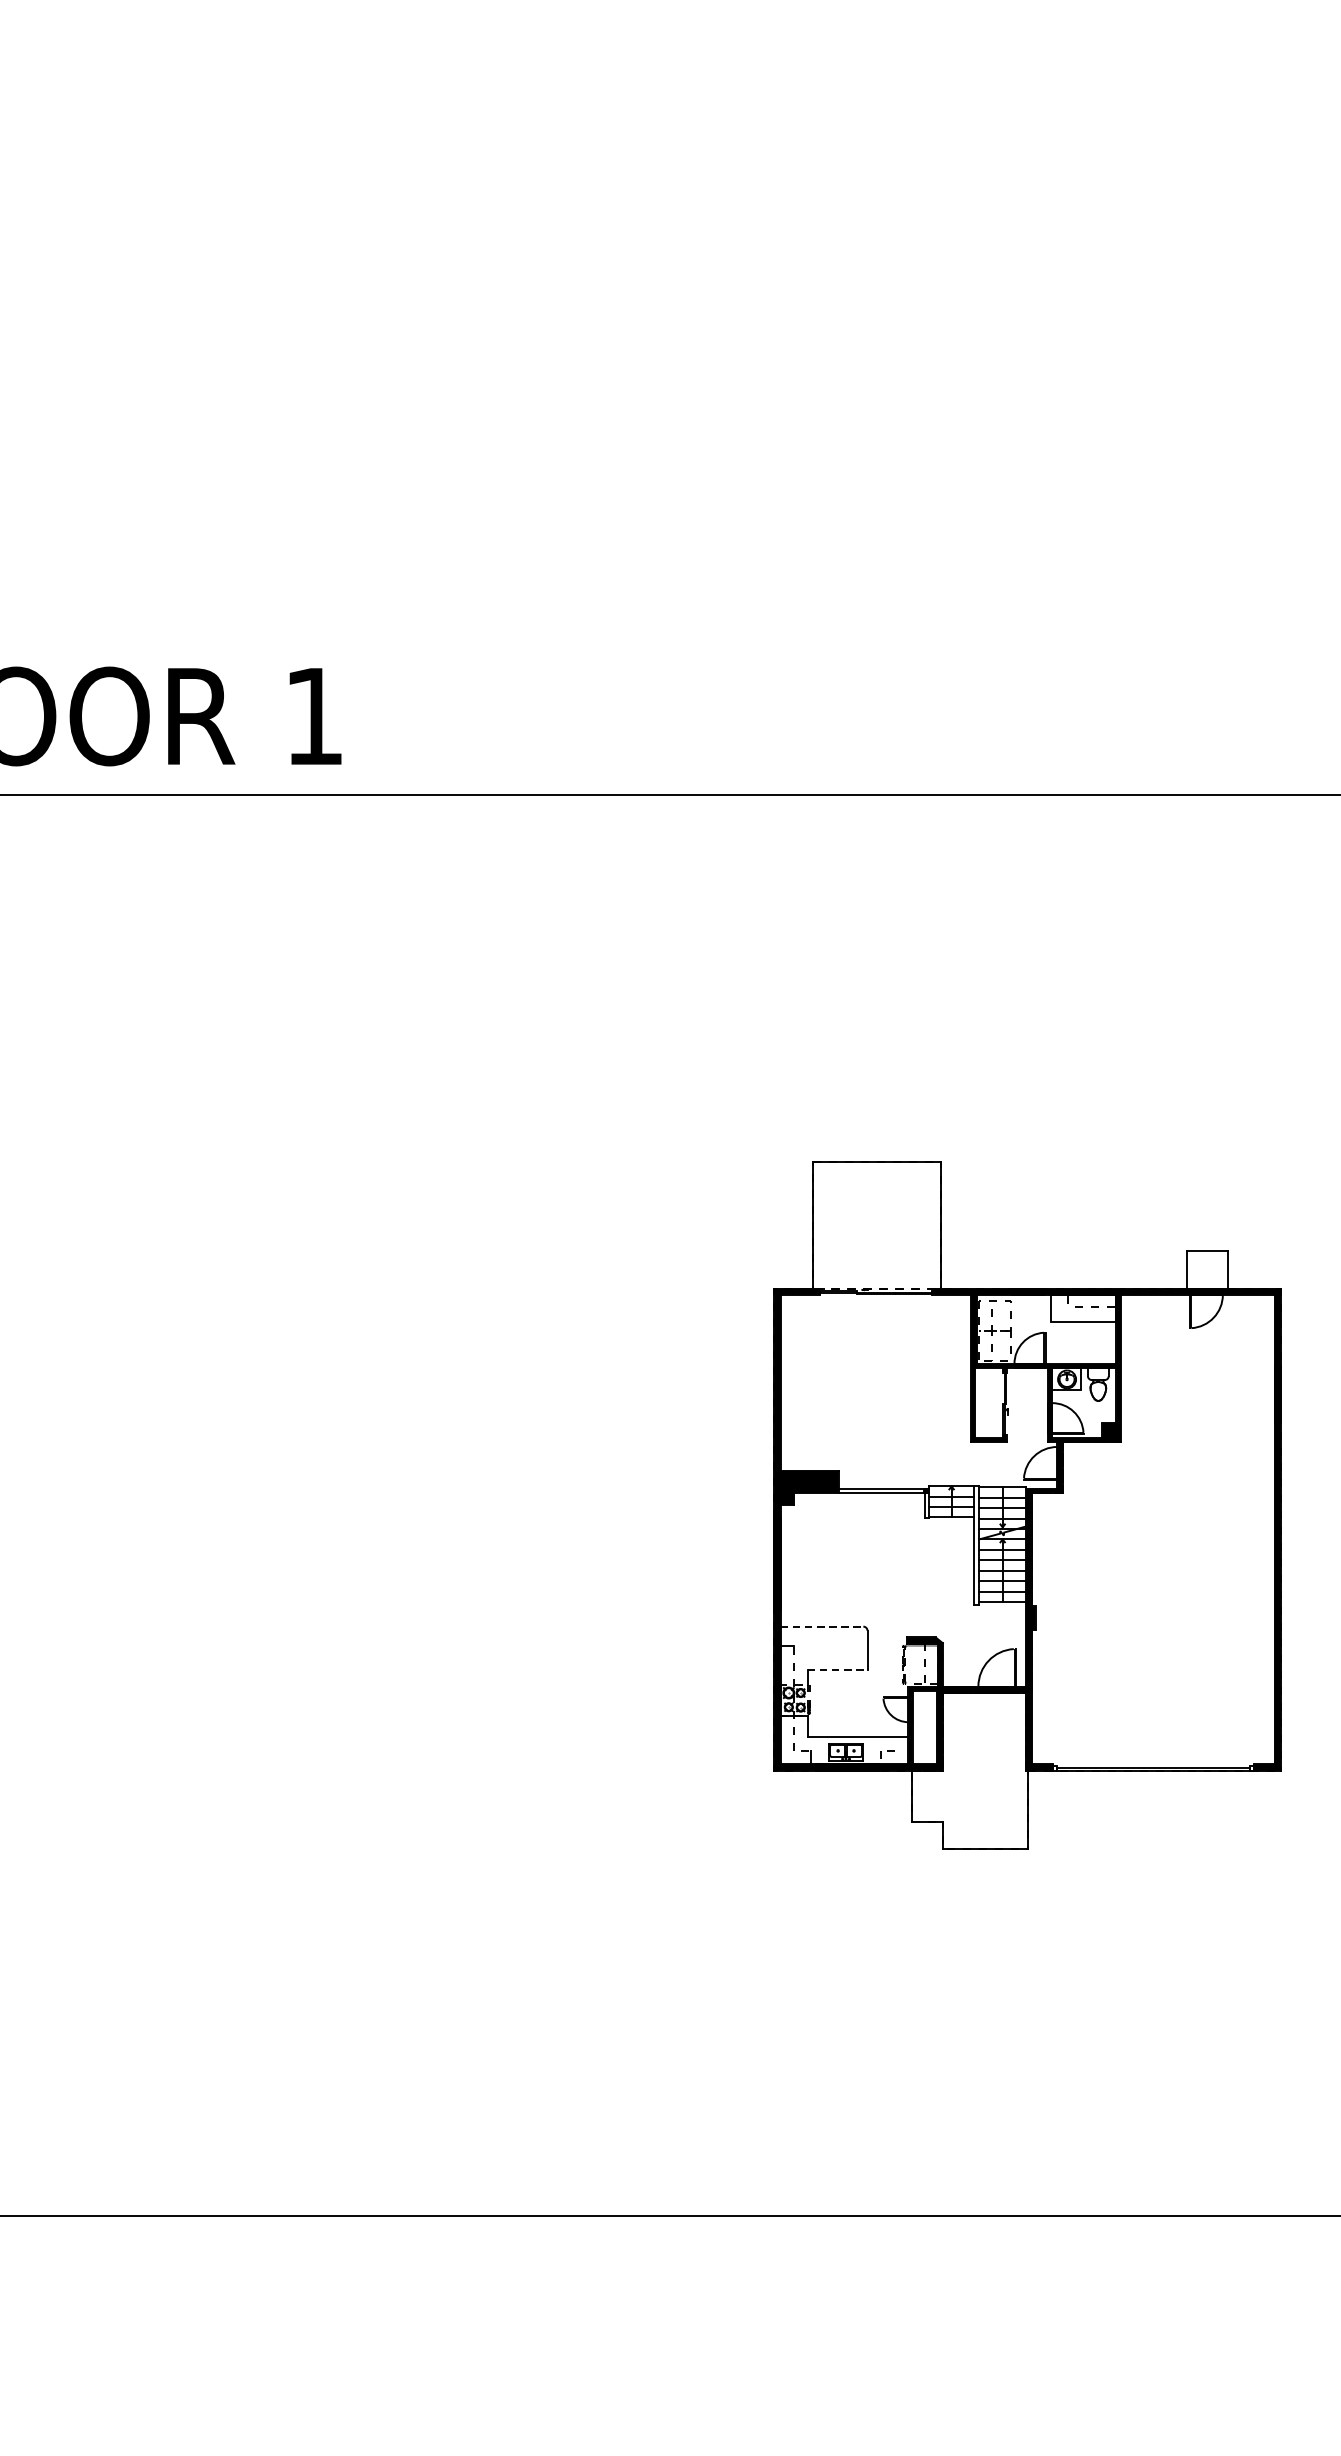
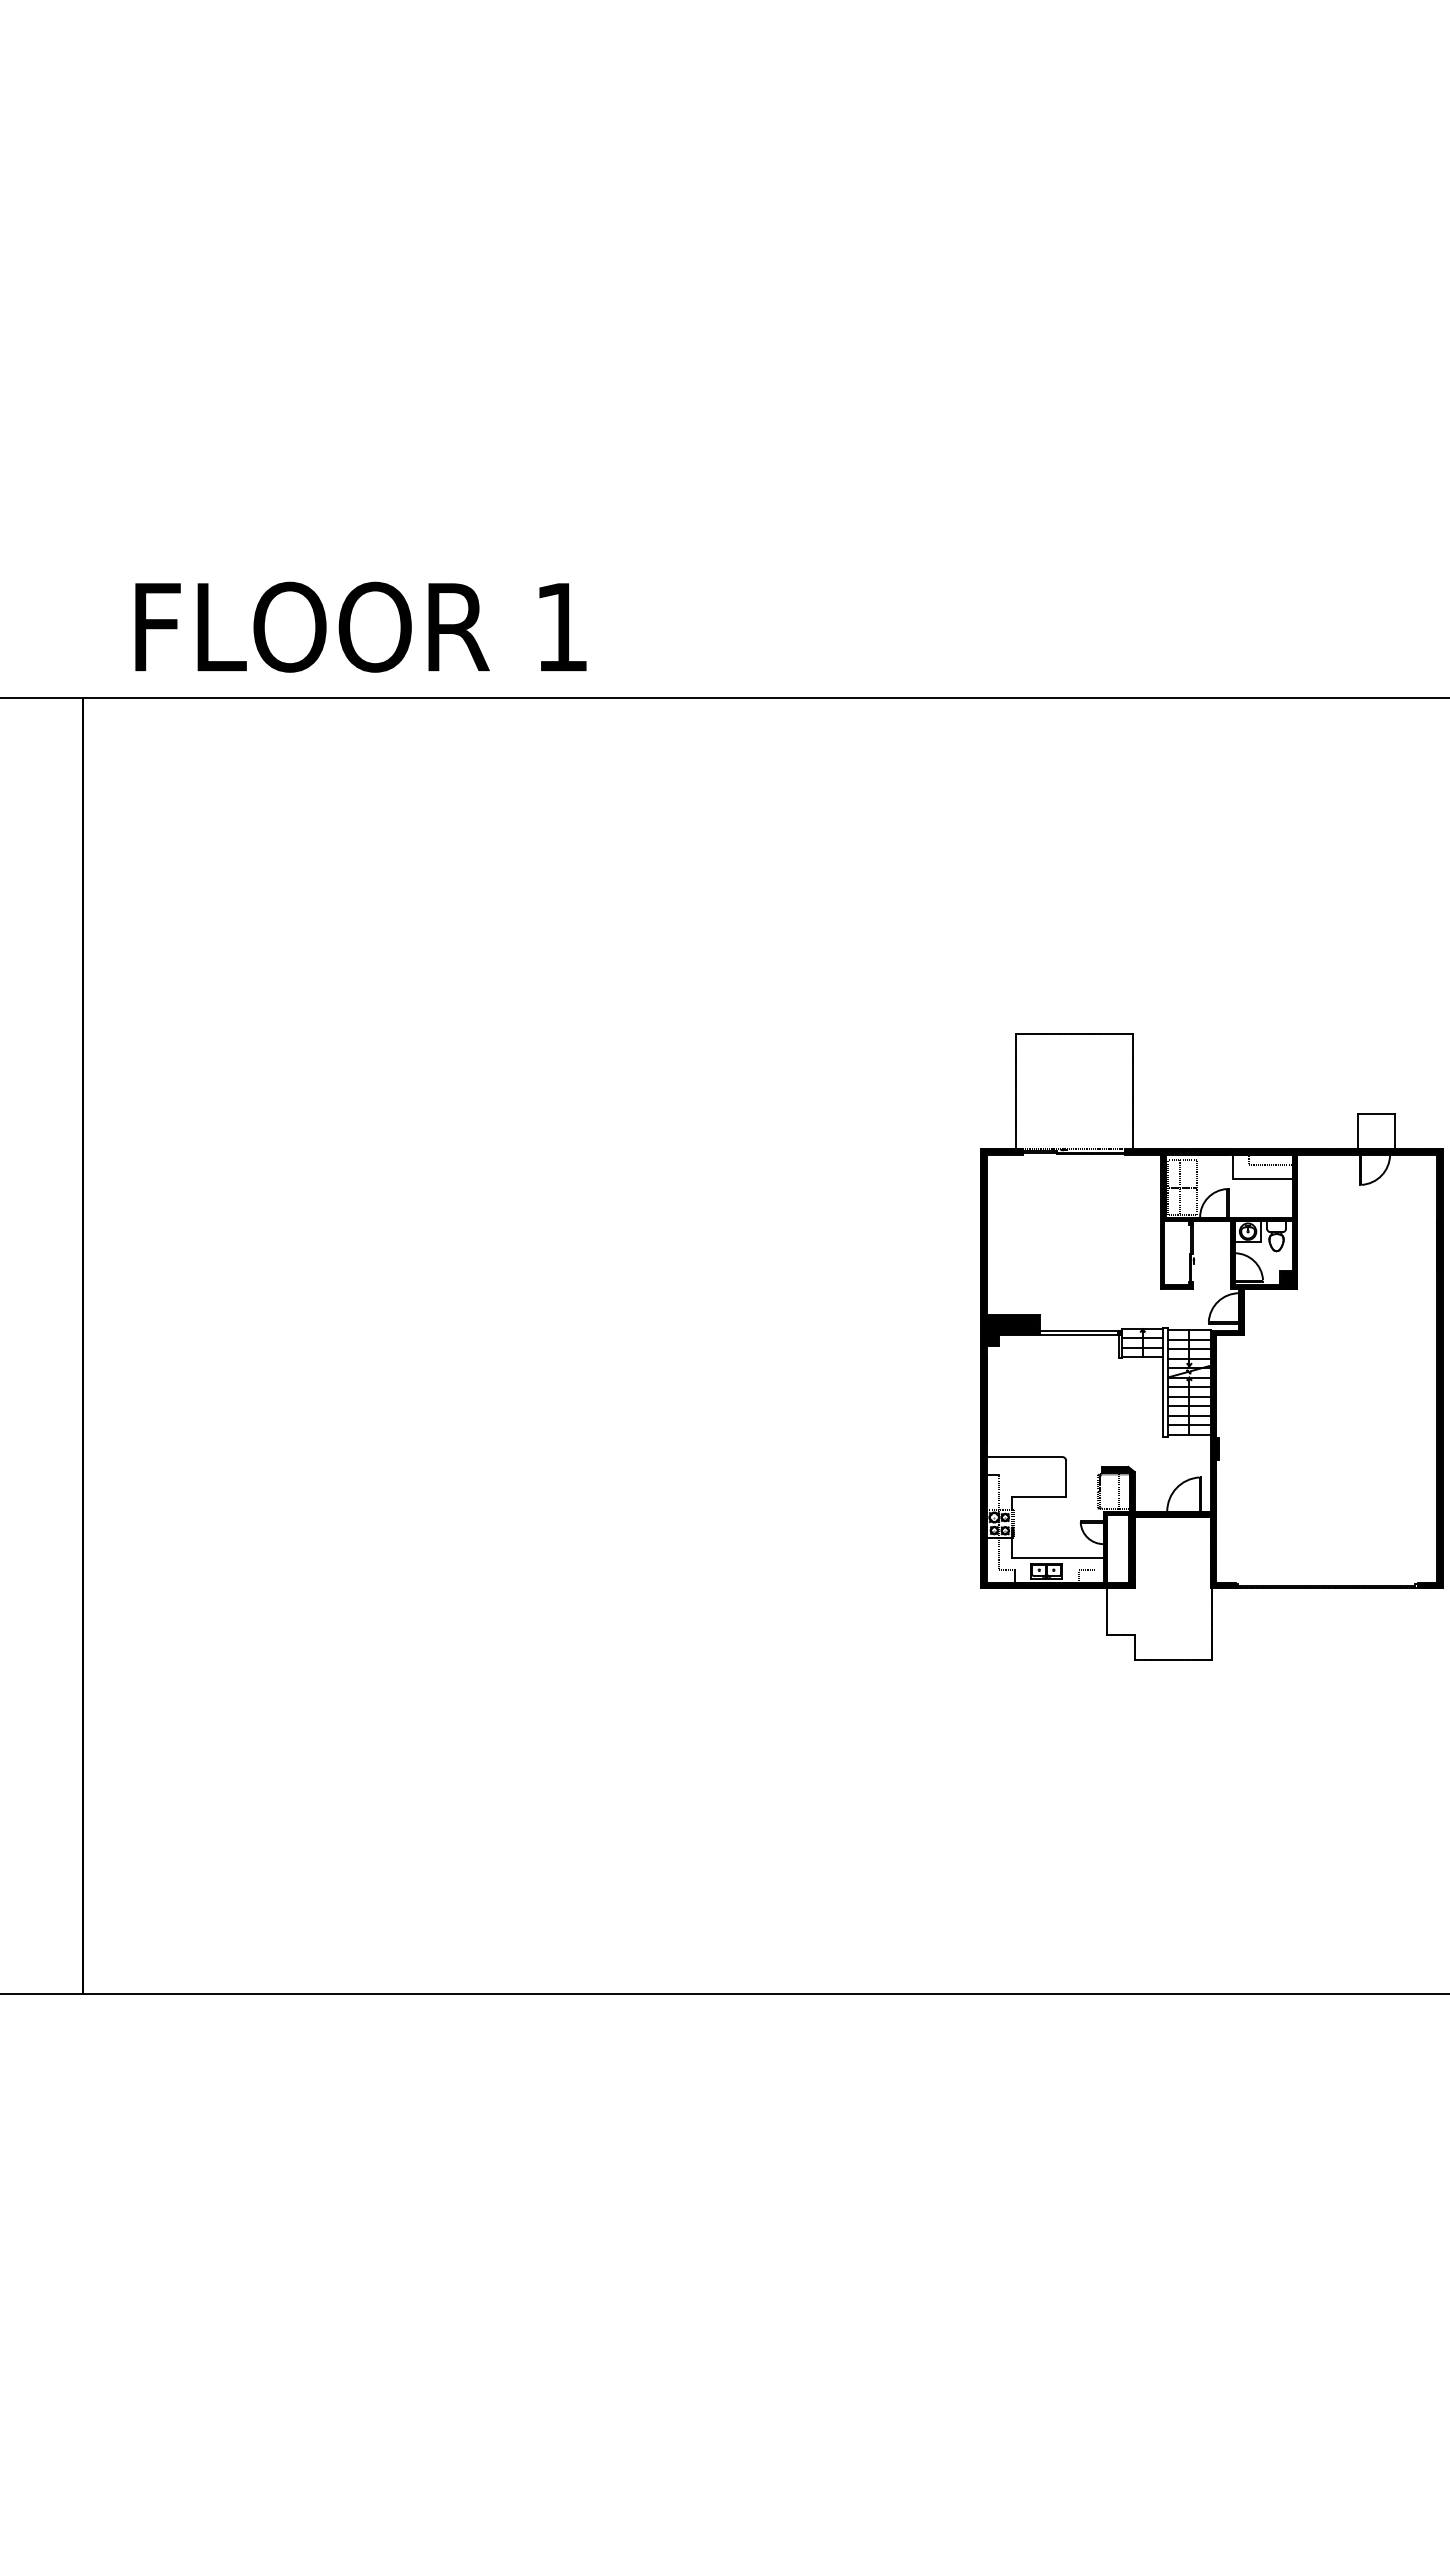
line: (821, 1627) -> (1024, 1457), dashed -> solid
line: (838, 1669) -> (1039, 1496), dashed -> solid

